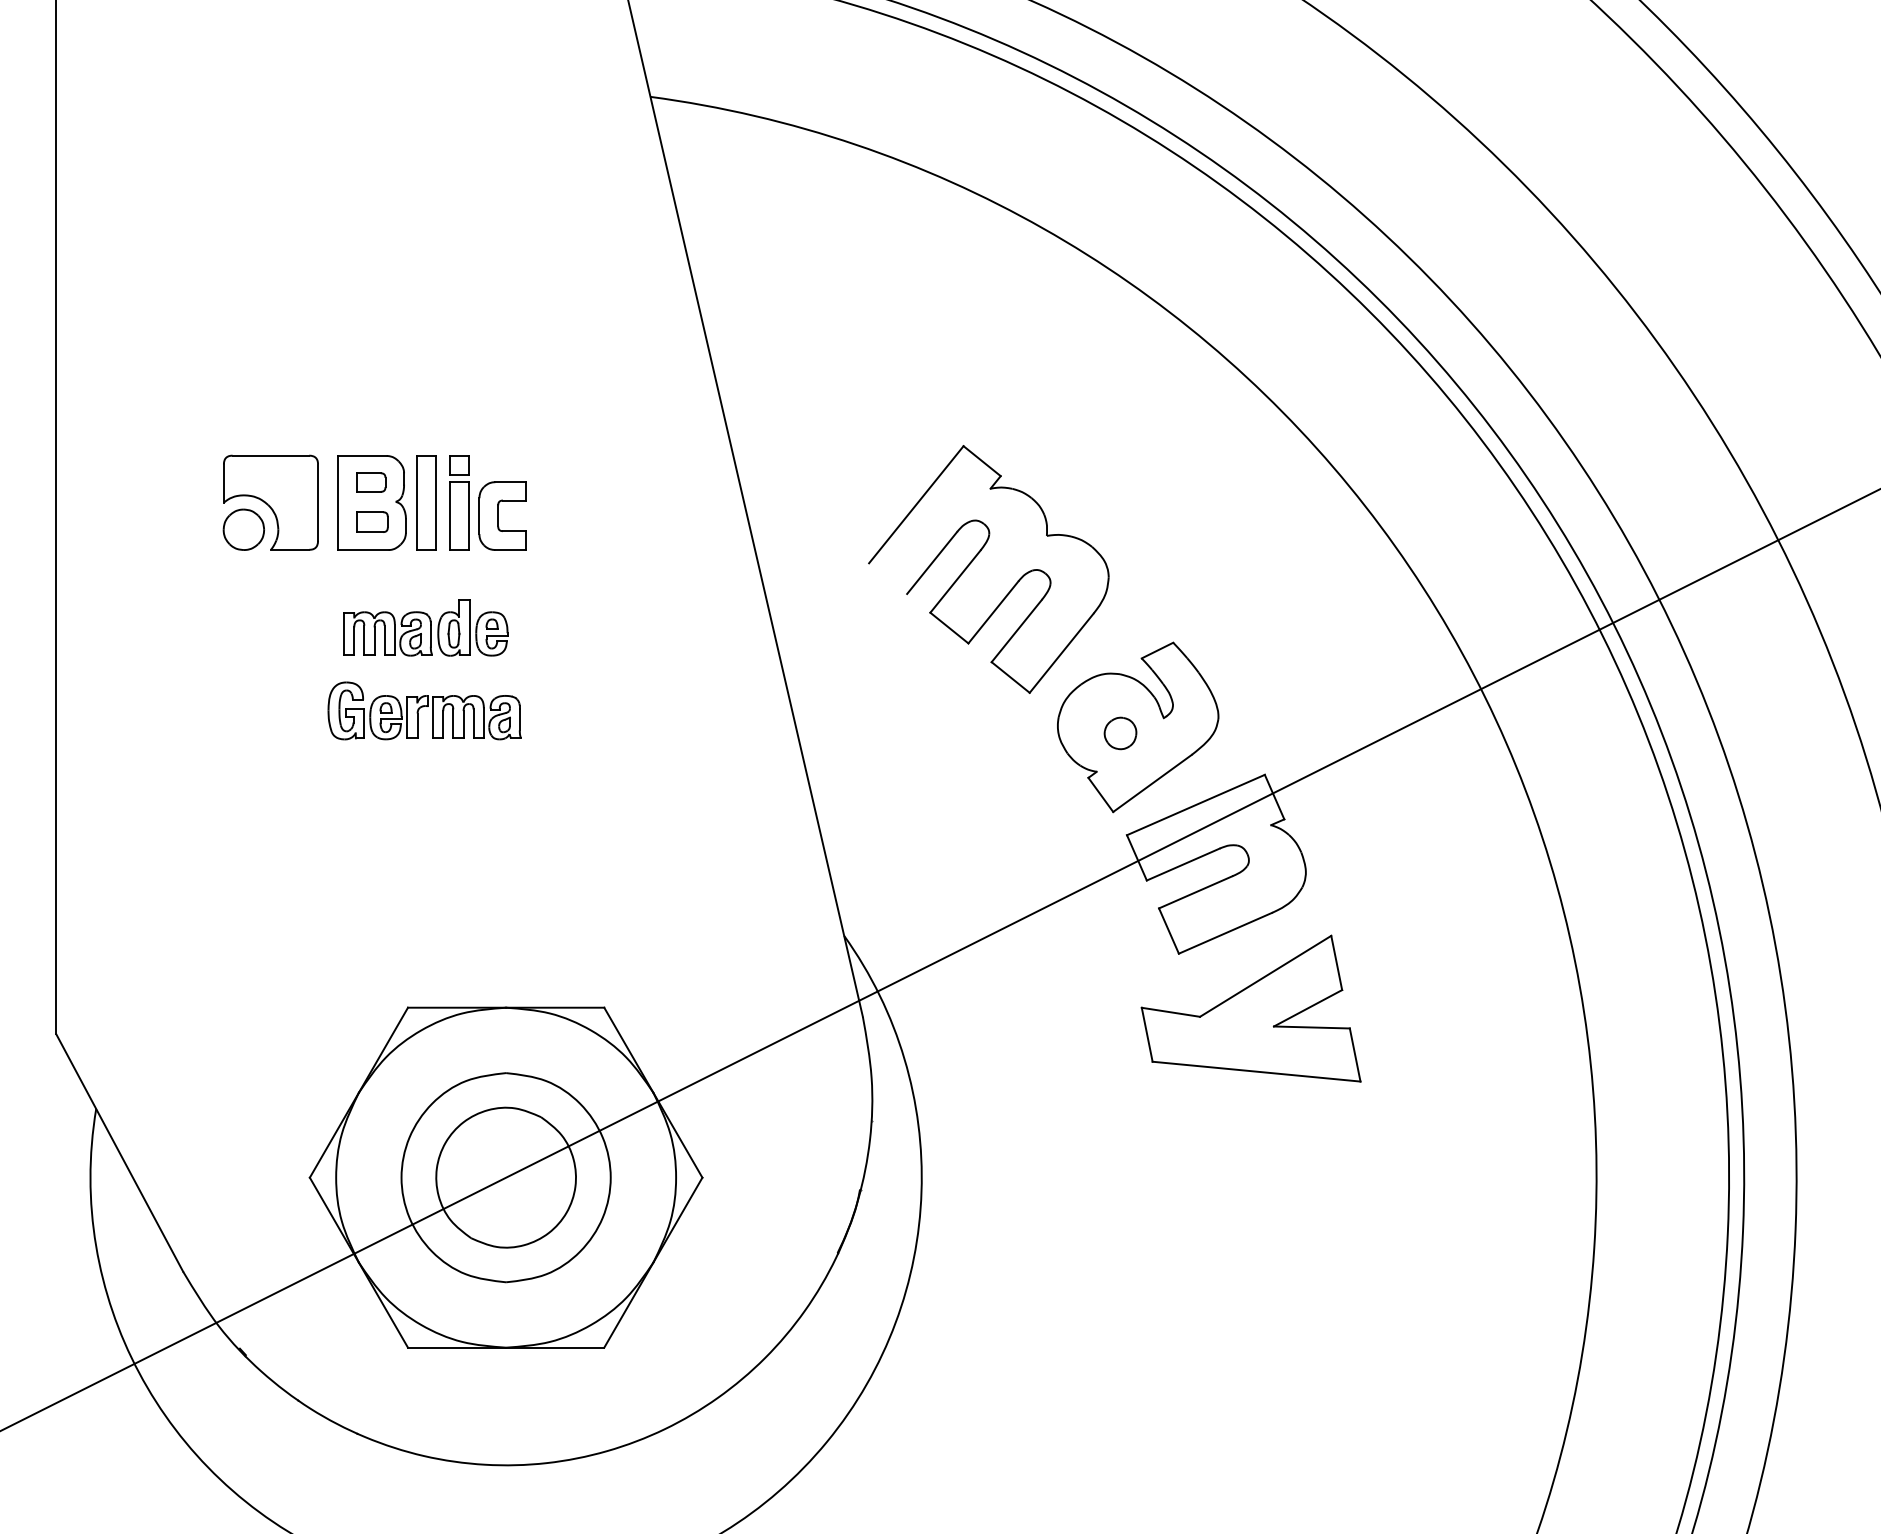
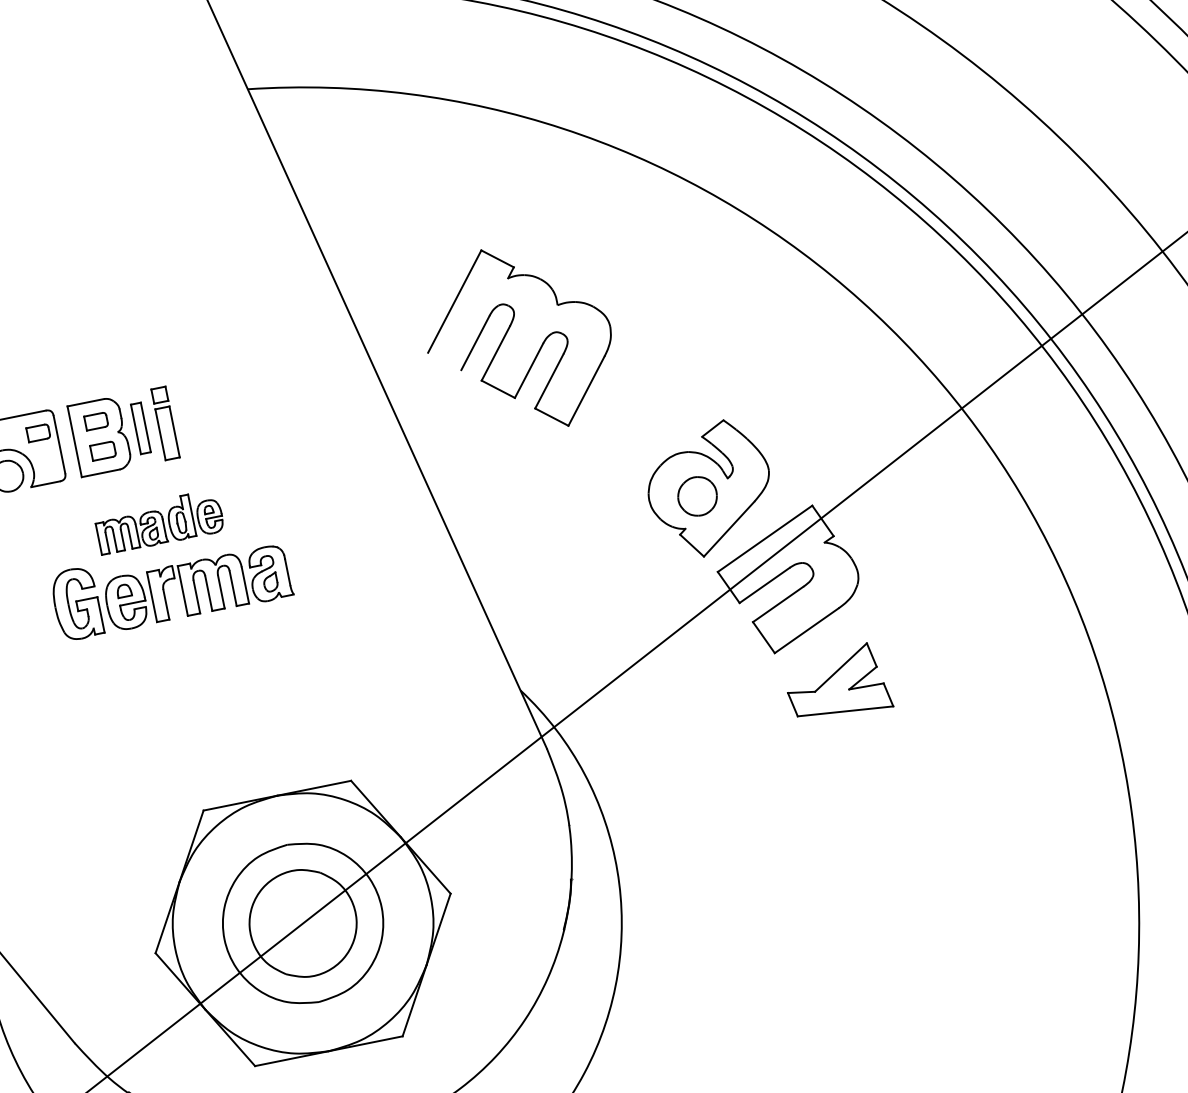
part: (294, 482) -> (38, 433), added
part: (426, 502) -> (140, 428), size x0.7
part: (502, 515) -> (200, 426), removed
part: (976, 557) -> (507, 332), moved
part: (424, 710) -> (170, 584), size x1.6
part: (1120, 733) -> (697, 496), size x1.6
part: (1250, 1008) -> (836, 683), size x0.6

